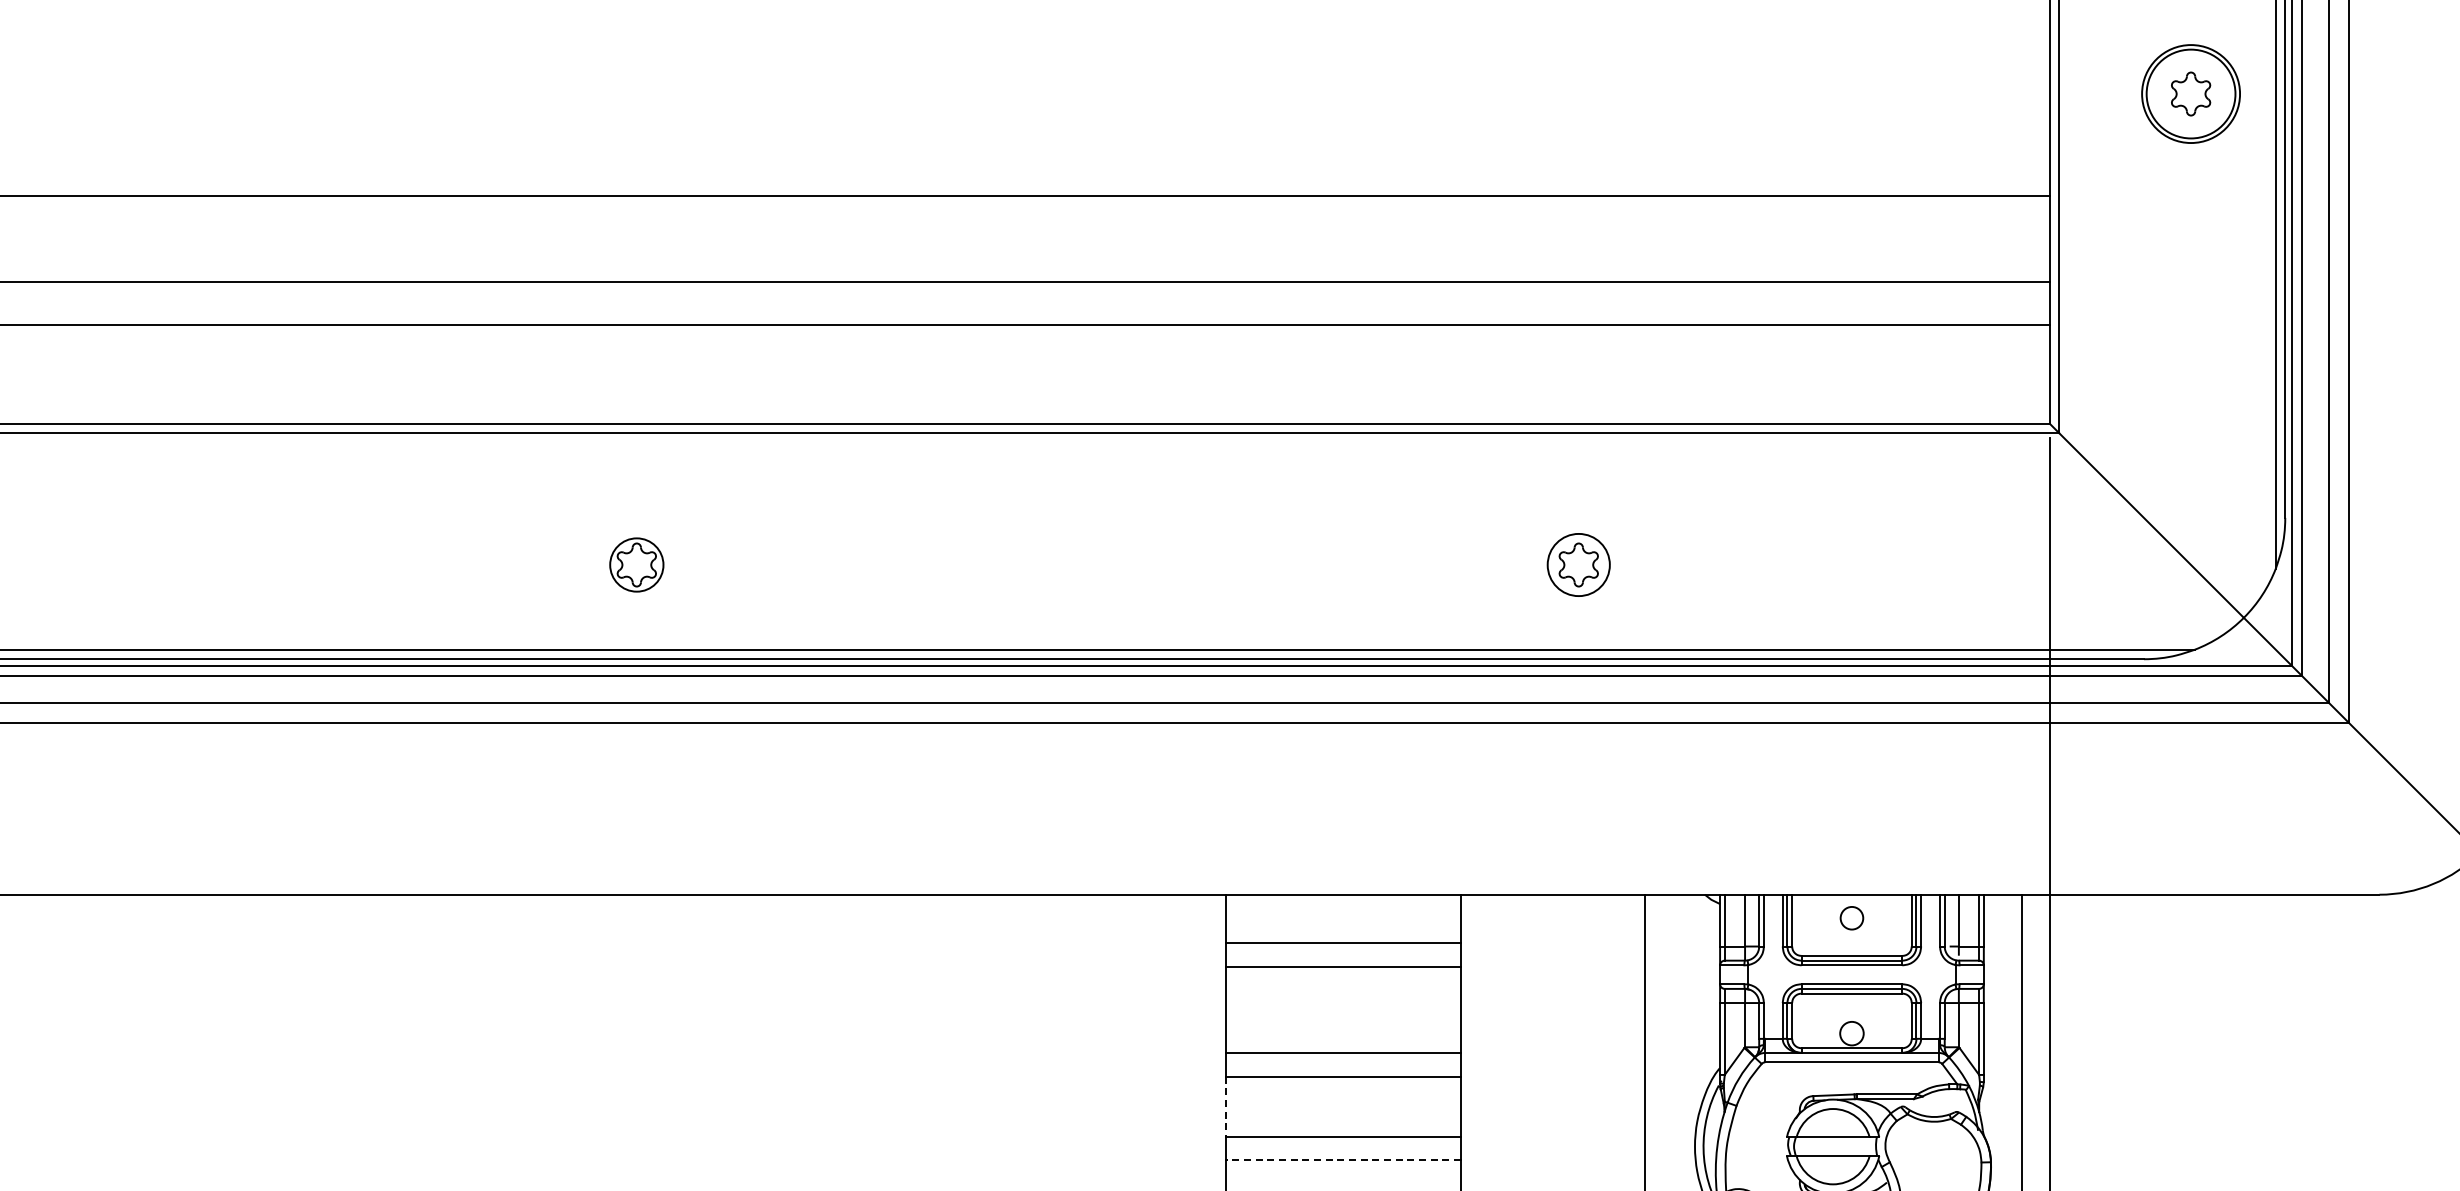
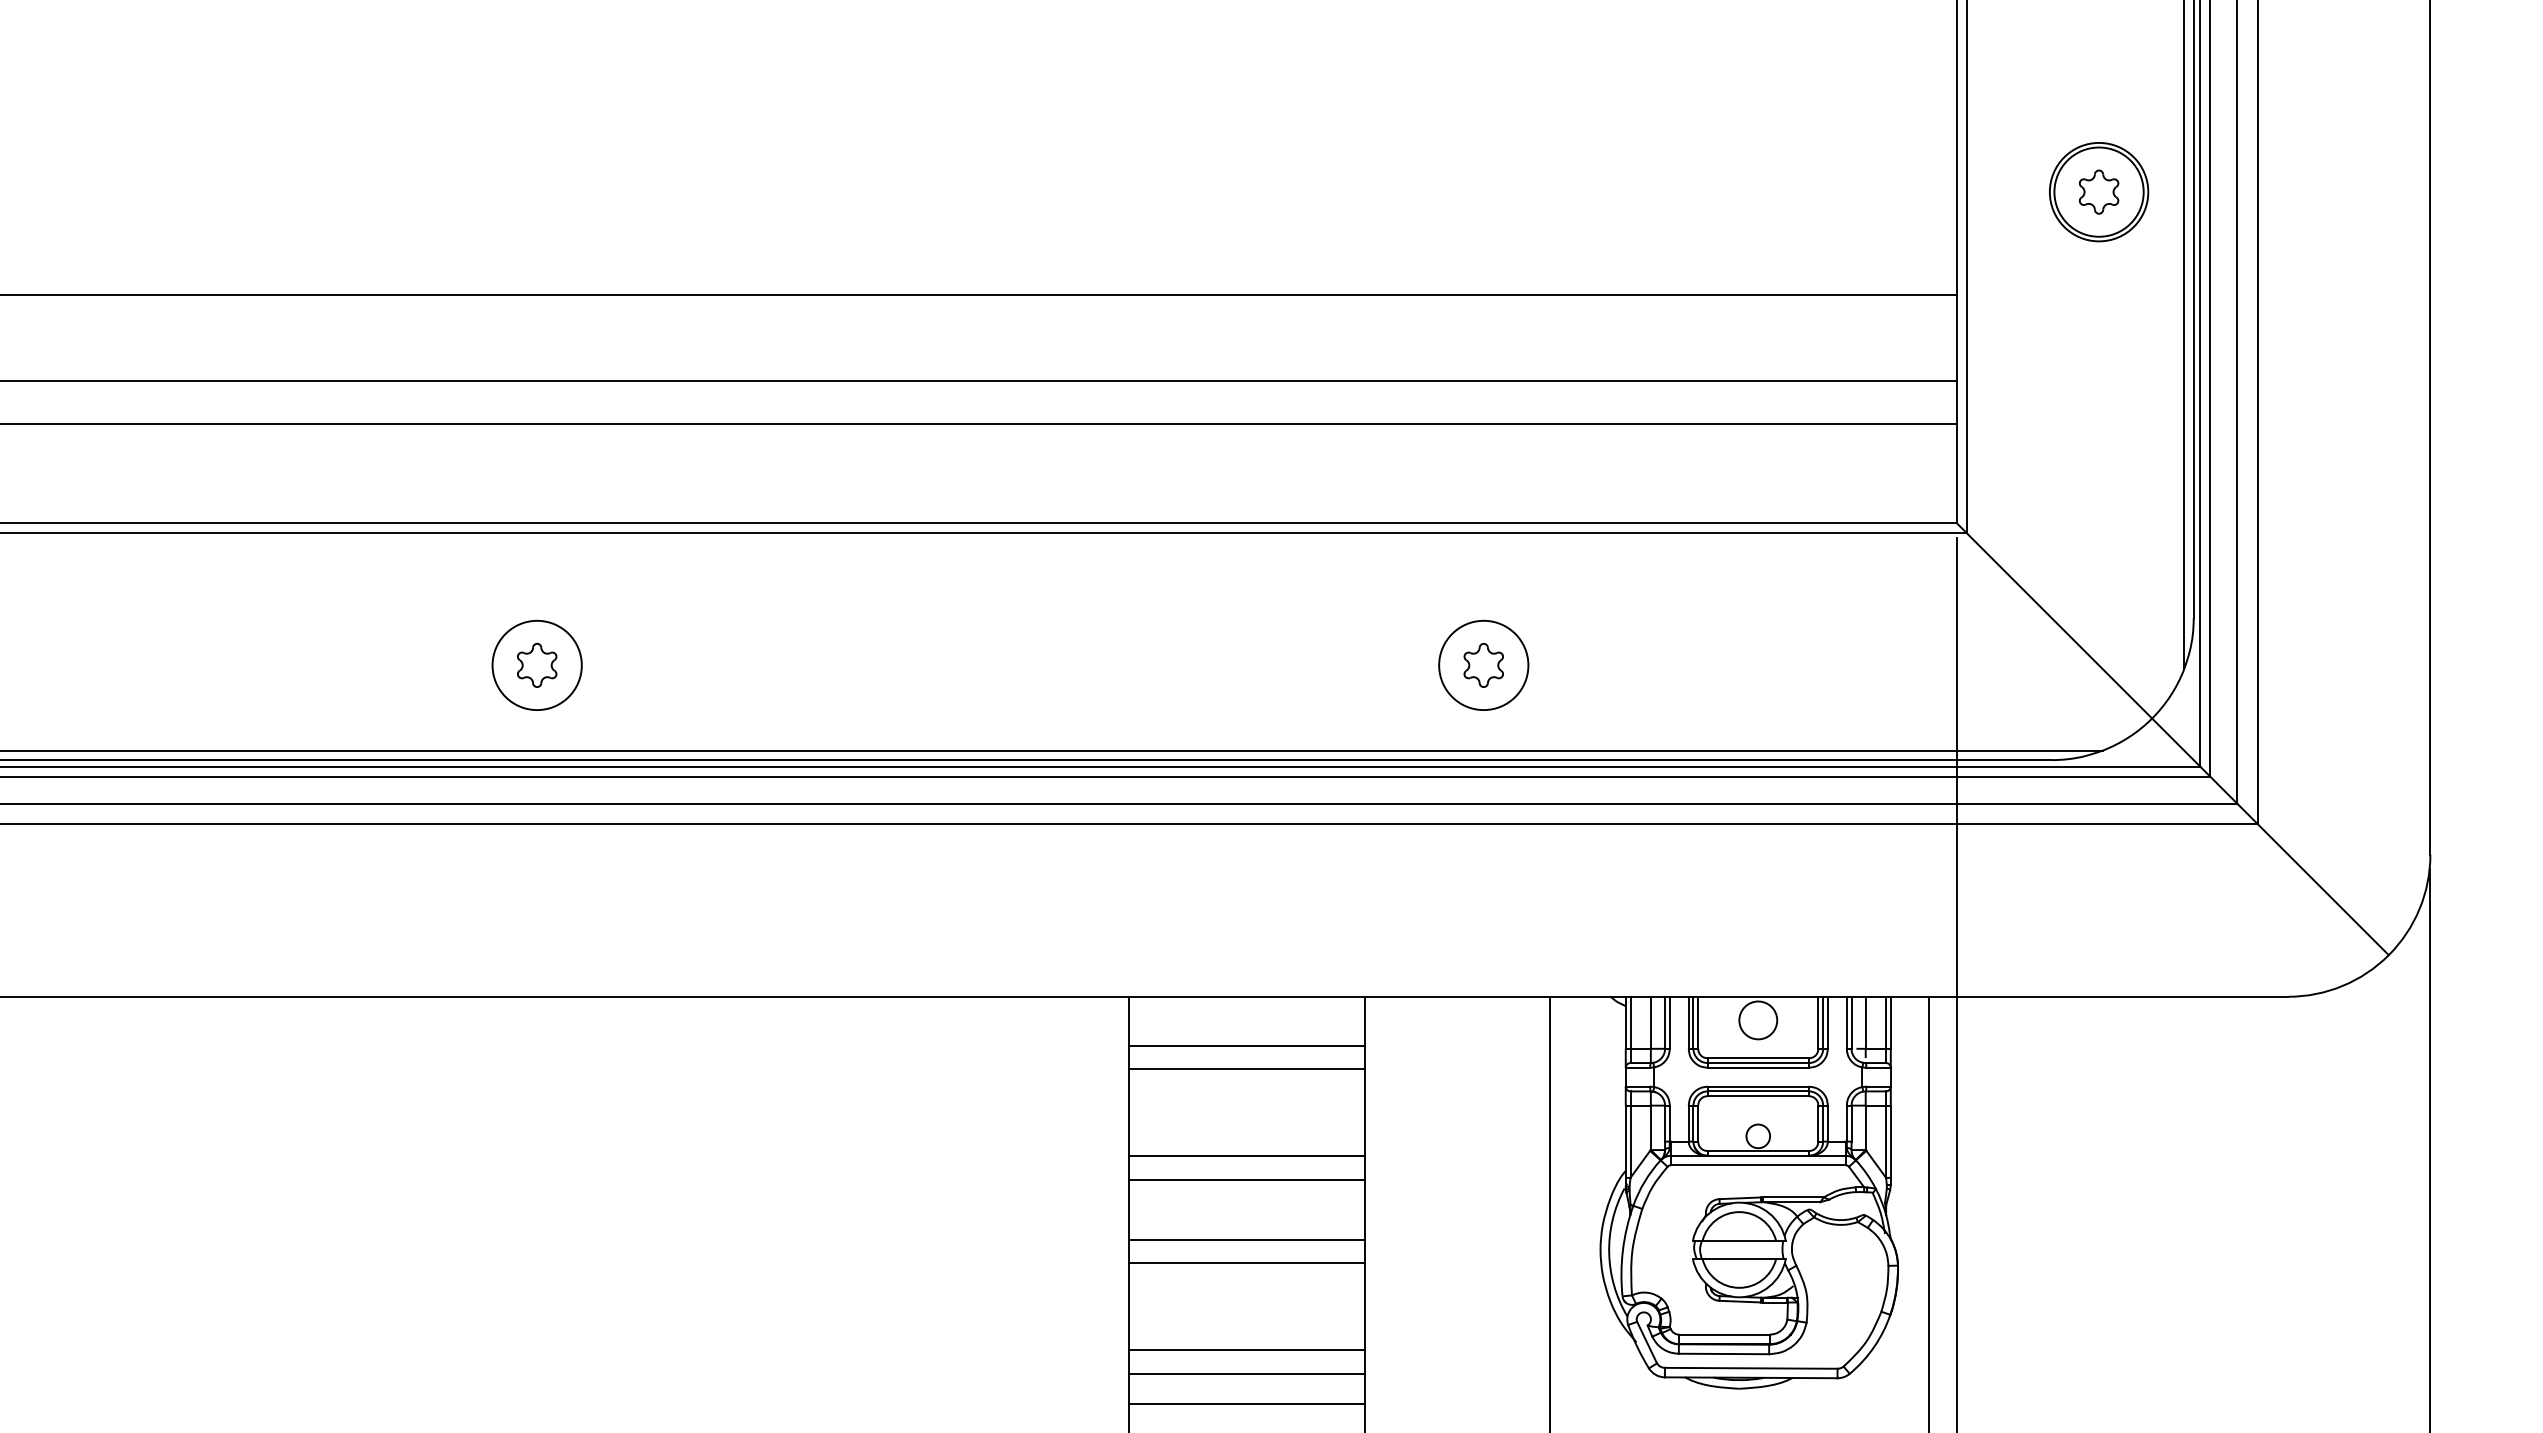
circle: (636, 565) -> (536, 665), size x1.67
circle: (1578, 565) -> (1483, 665), size x1.43
circle: (1852, 918) -> (1758, 1020), size x1.67
line: (1225, 1107) -> (1128, 1210), dashed -> solid
line: (1342, 1160) -> (1246, 1263), dashed -> solid

